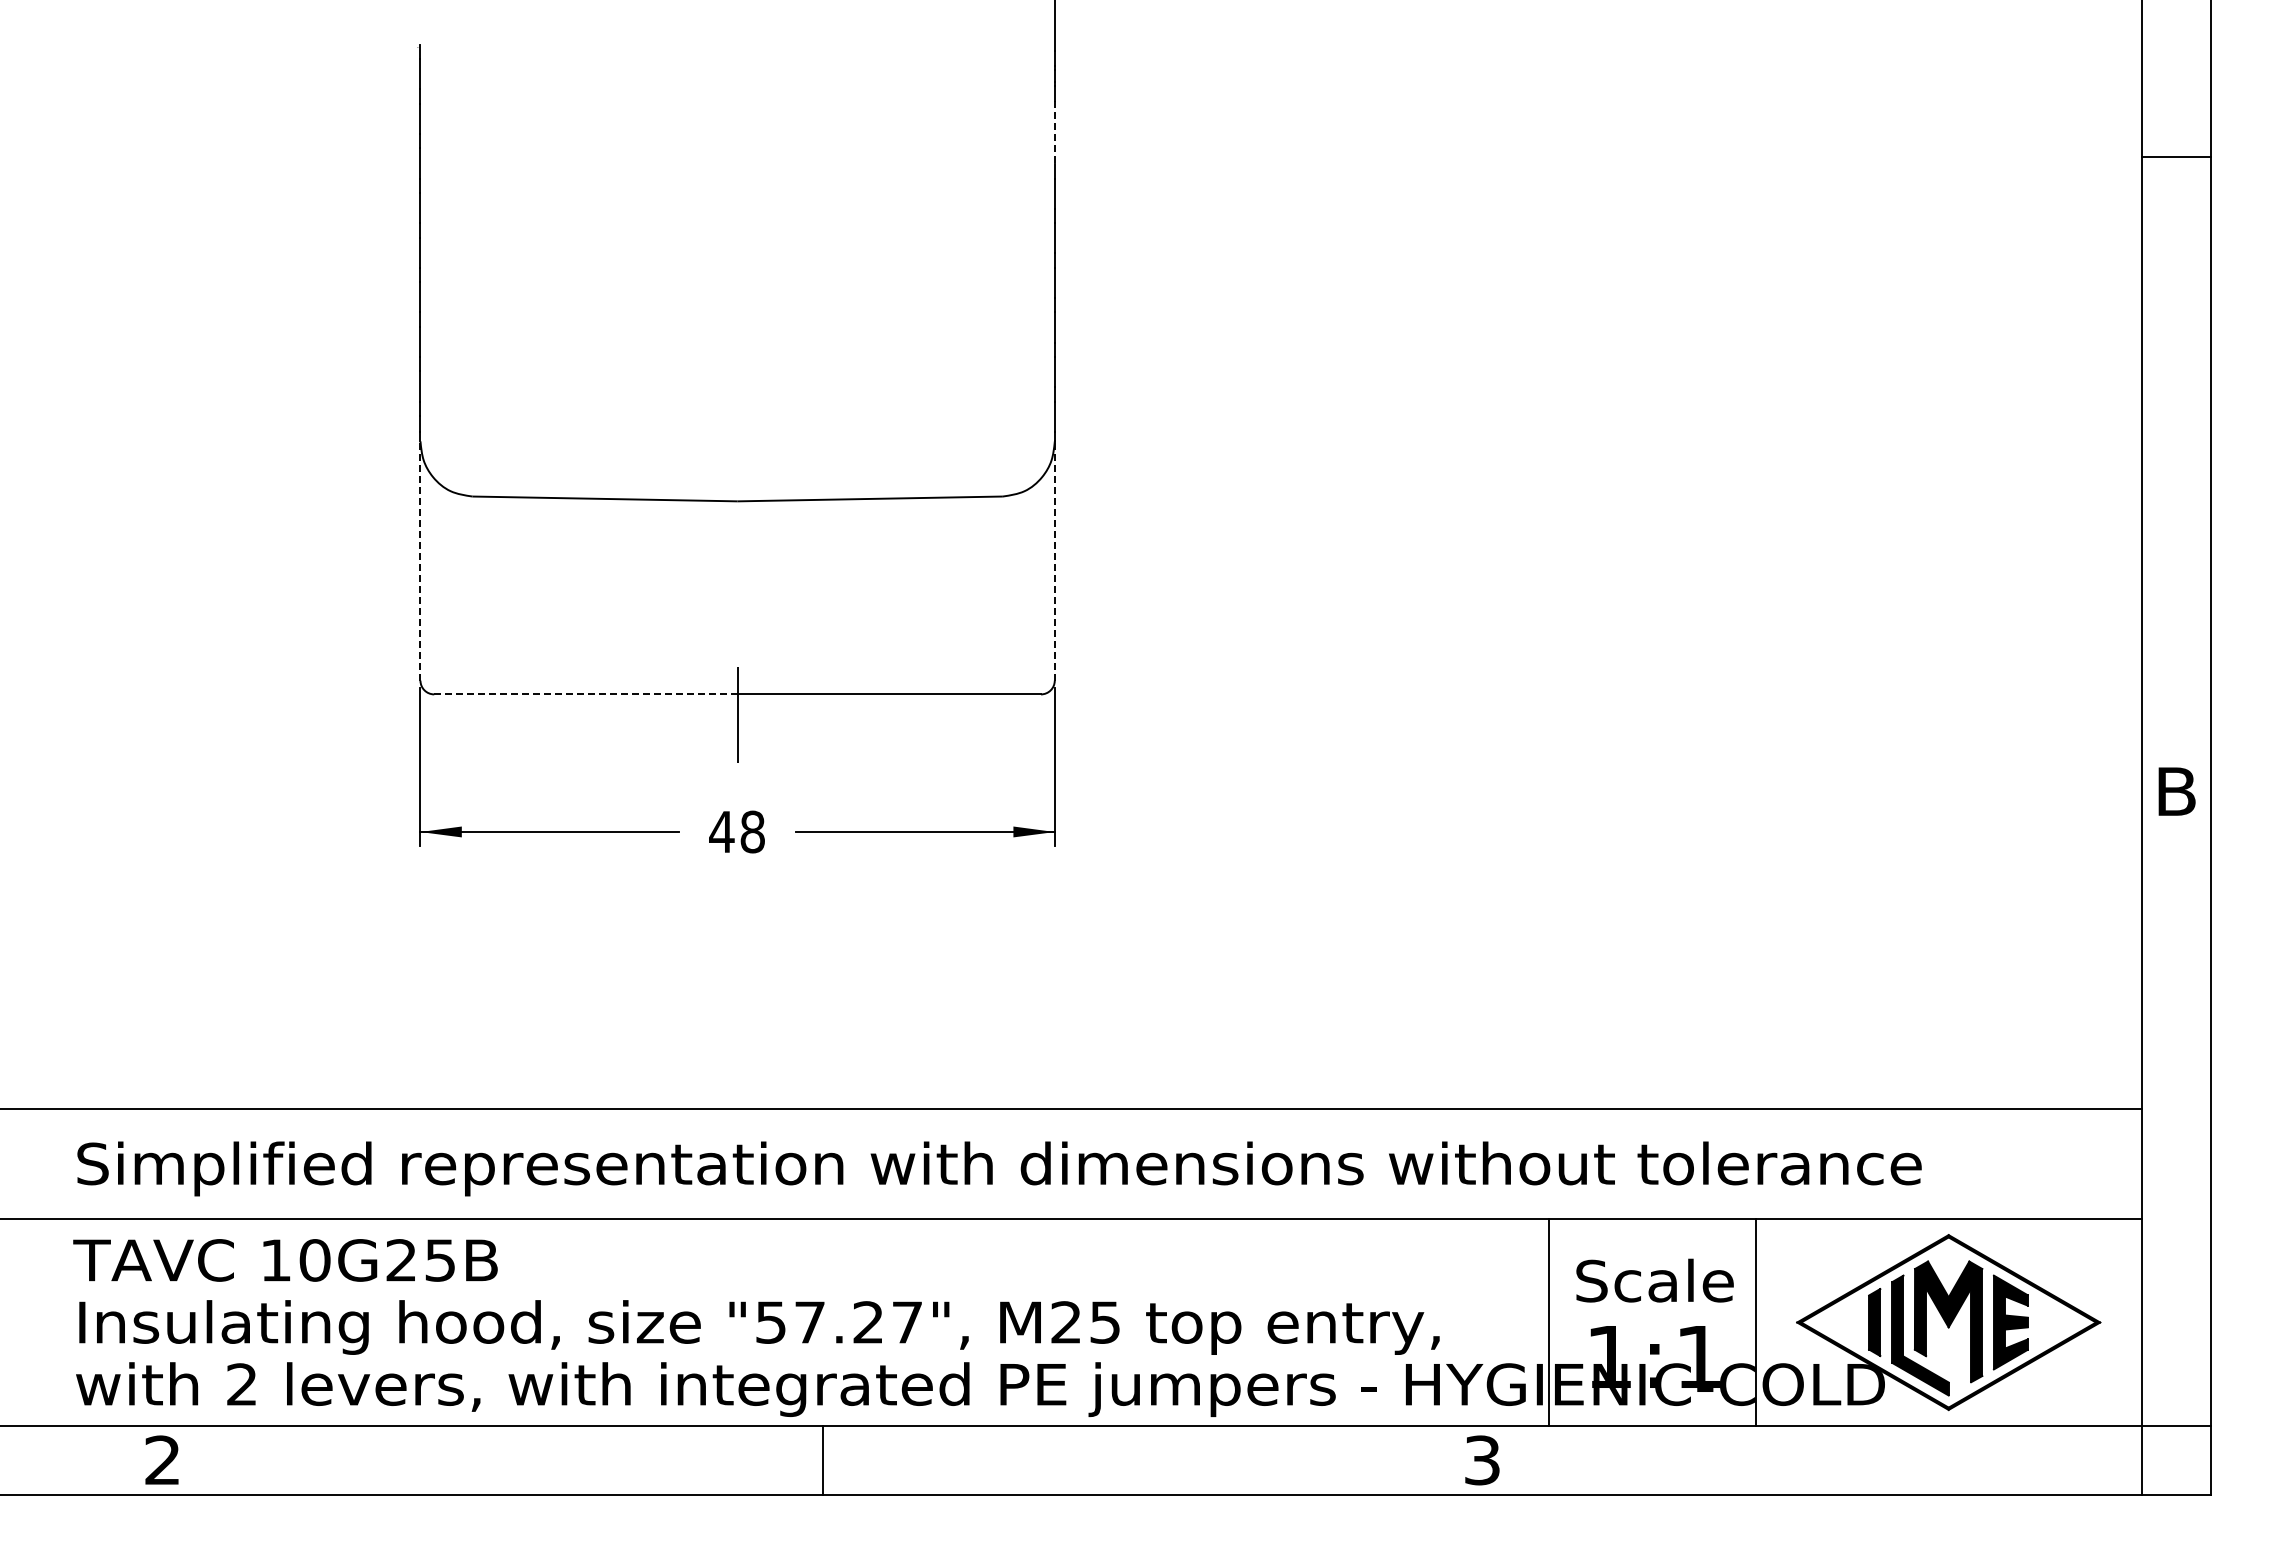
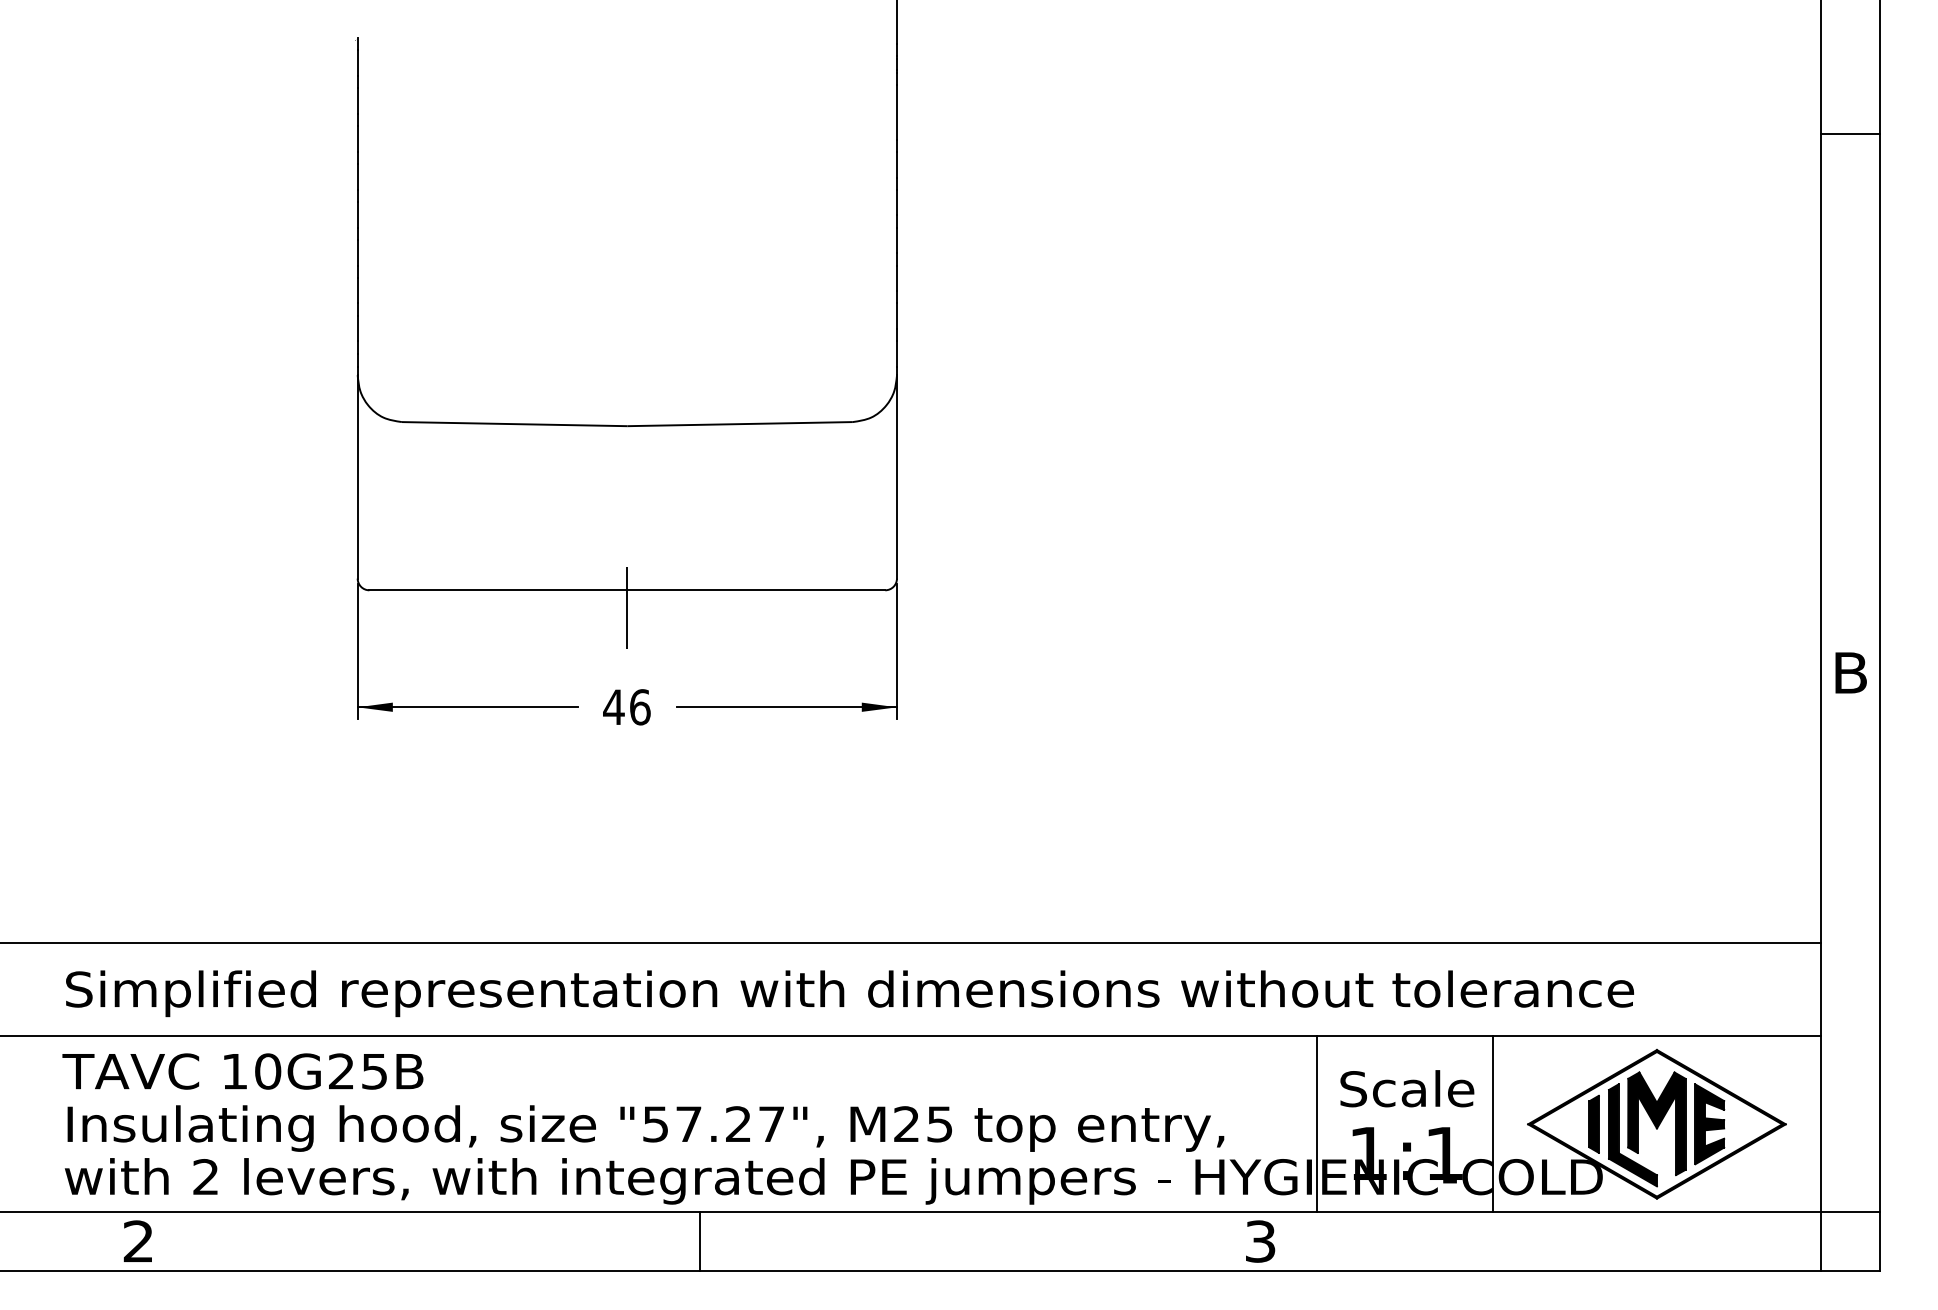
line: (1054, 132) -> (896, 112), dashed -> solid
line: (1054, 560) -> (896, 476), dashed -> solid
line: (420, 561) -> (357, 477), dashed -> solid
line: (585, 694) -> (497, 590), dashed -> solid
text: (752, 831) -> (639, 706), 48 -> 46

